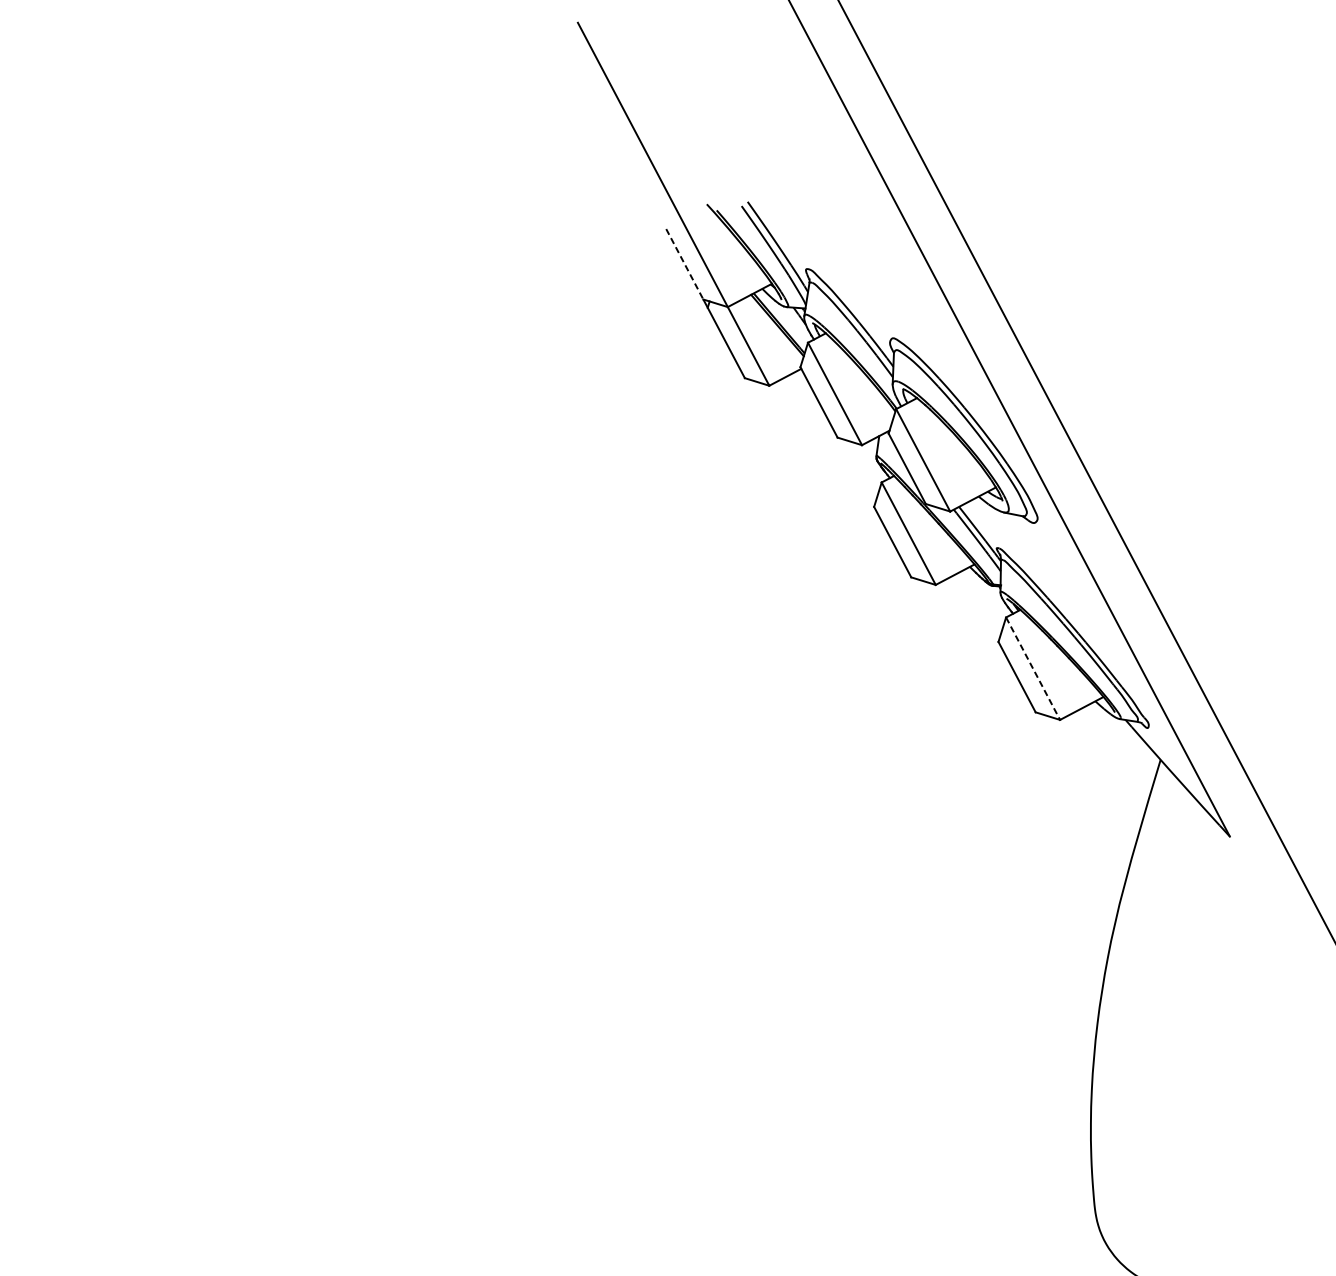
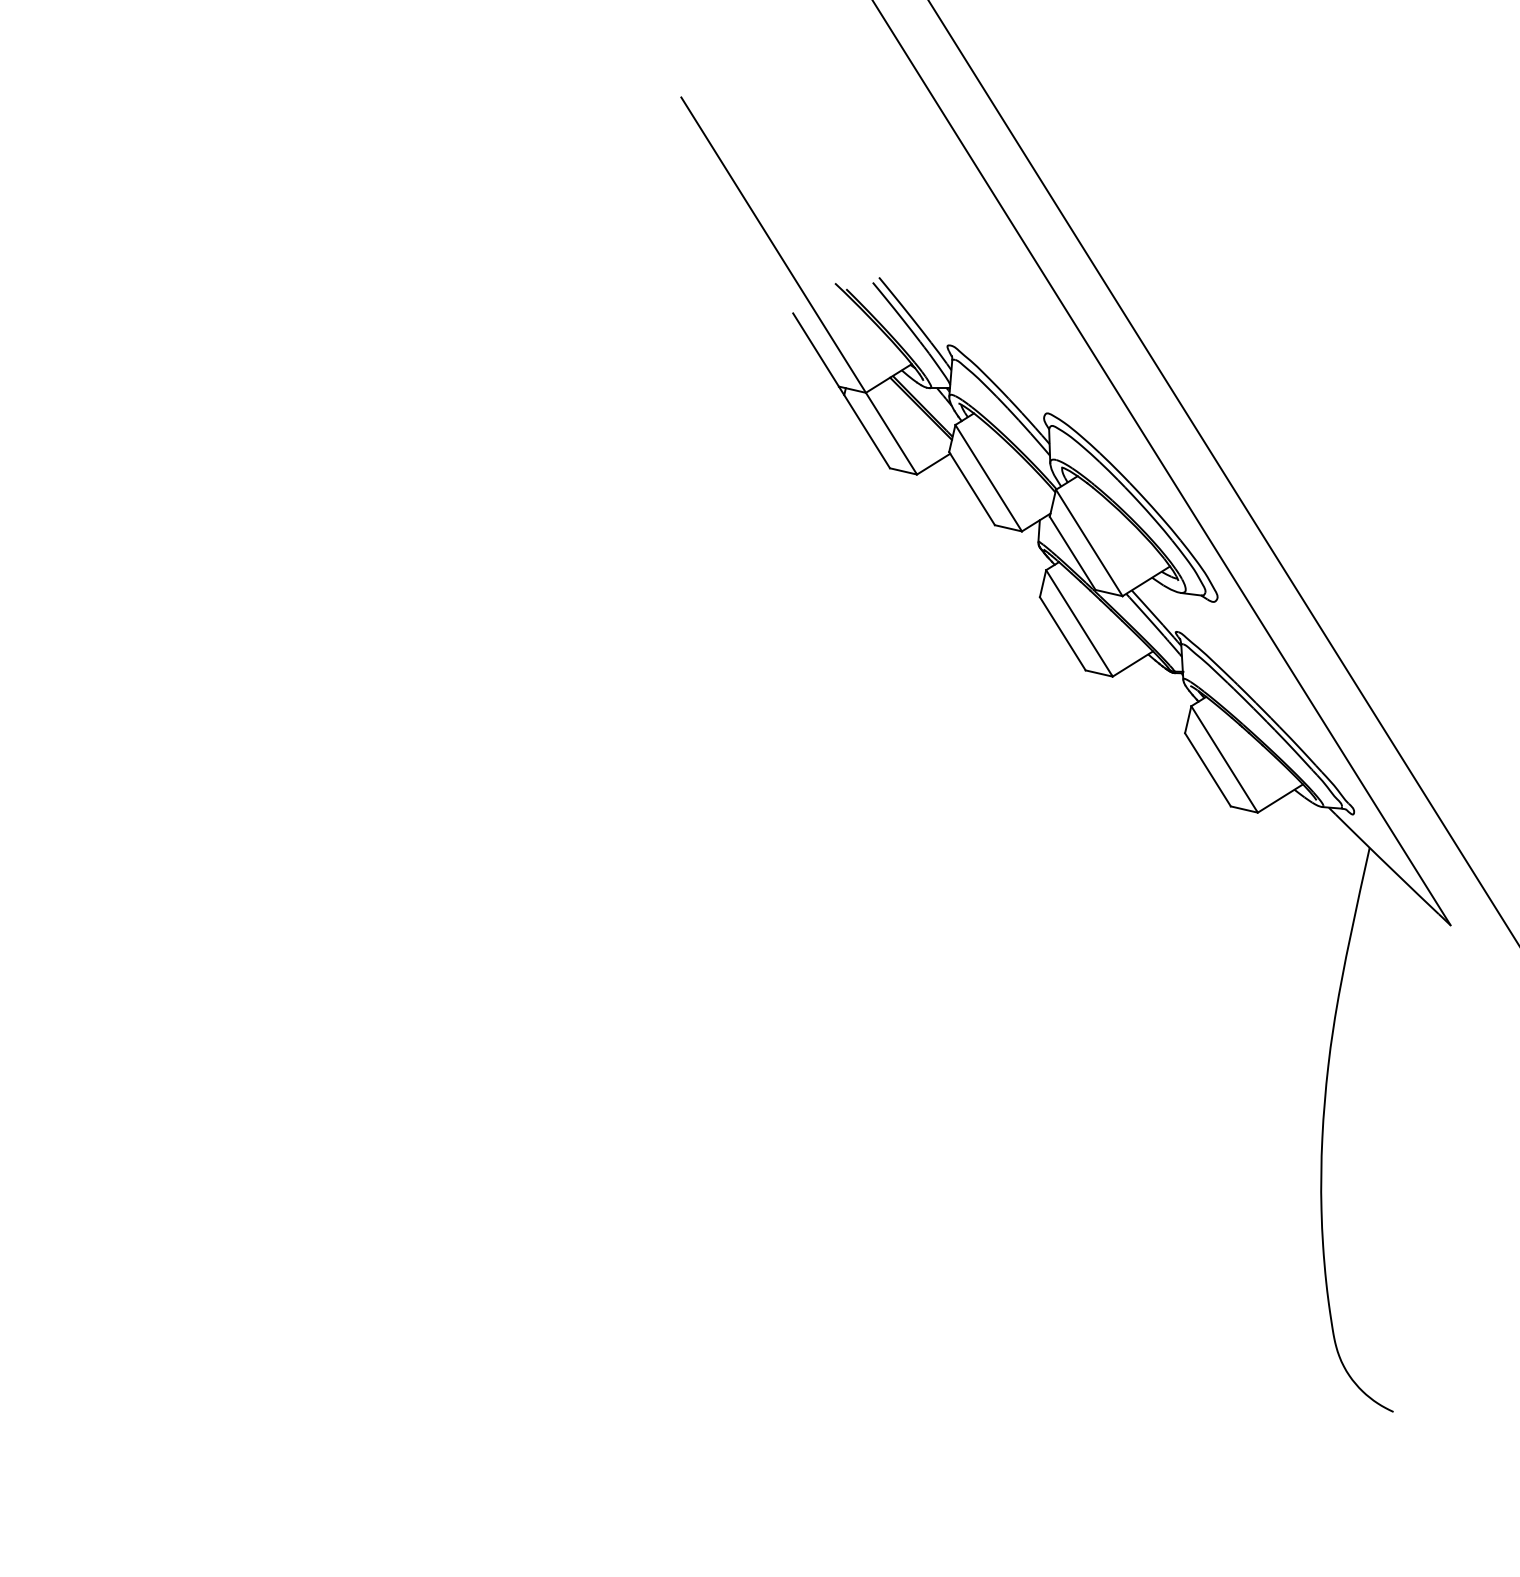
line: (685, 264) -> (816, 350), dashed -> solid
line: (1033, 668) -> (1224, 759), dashed -> solid

